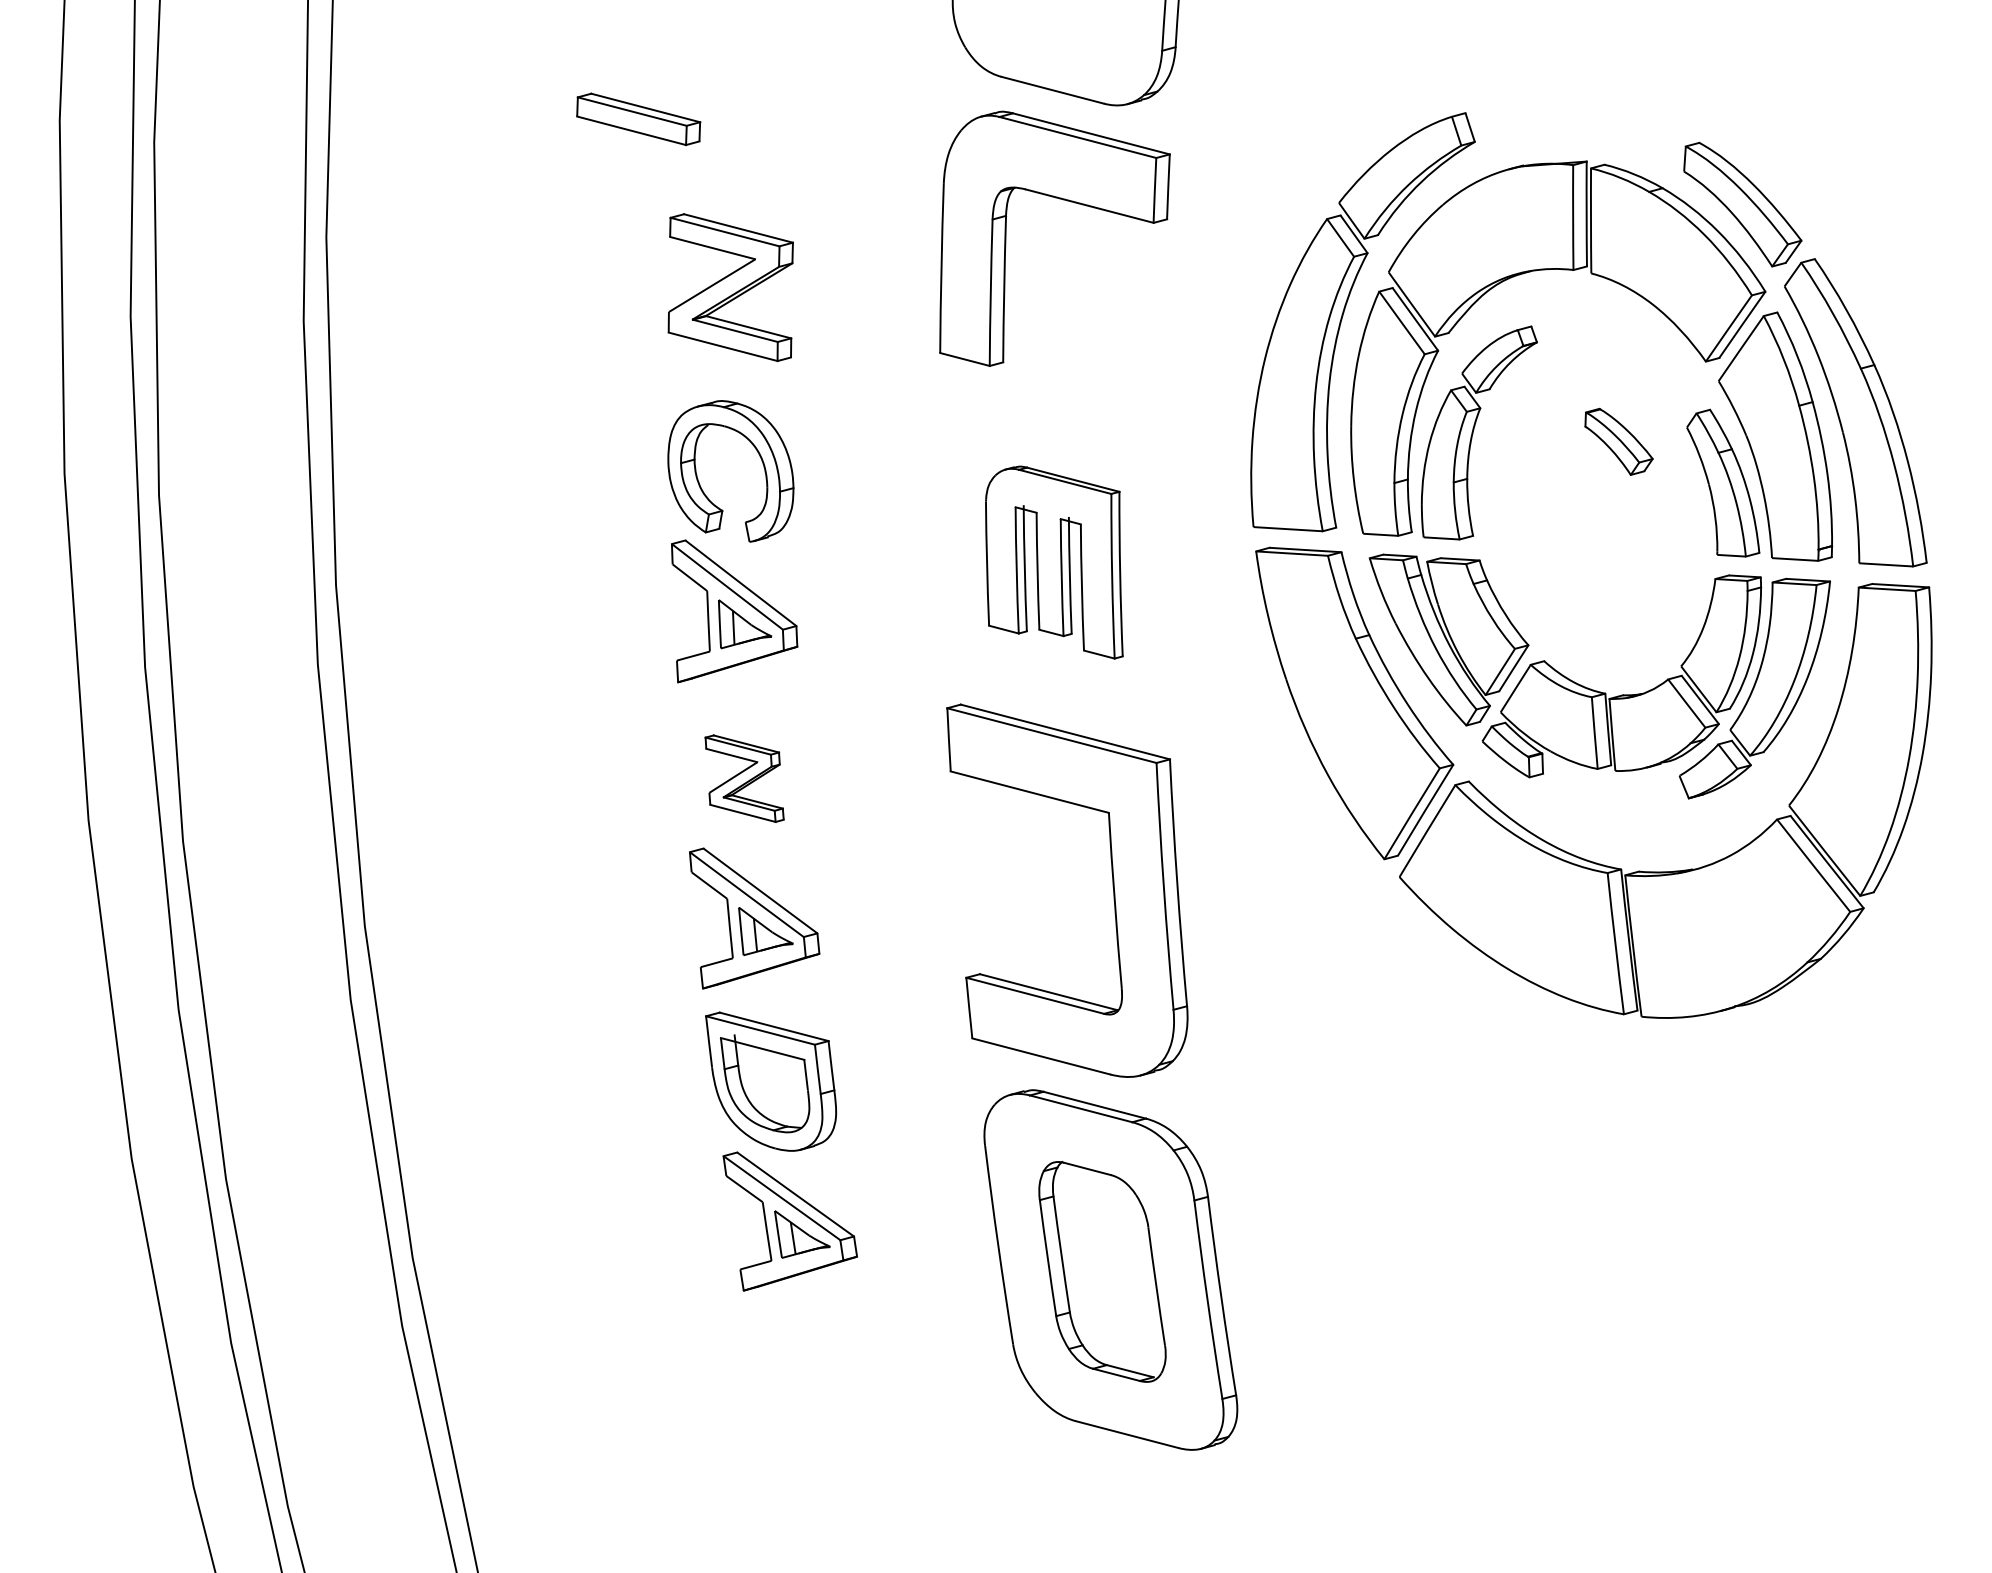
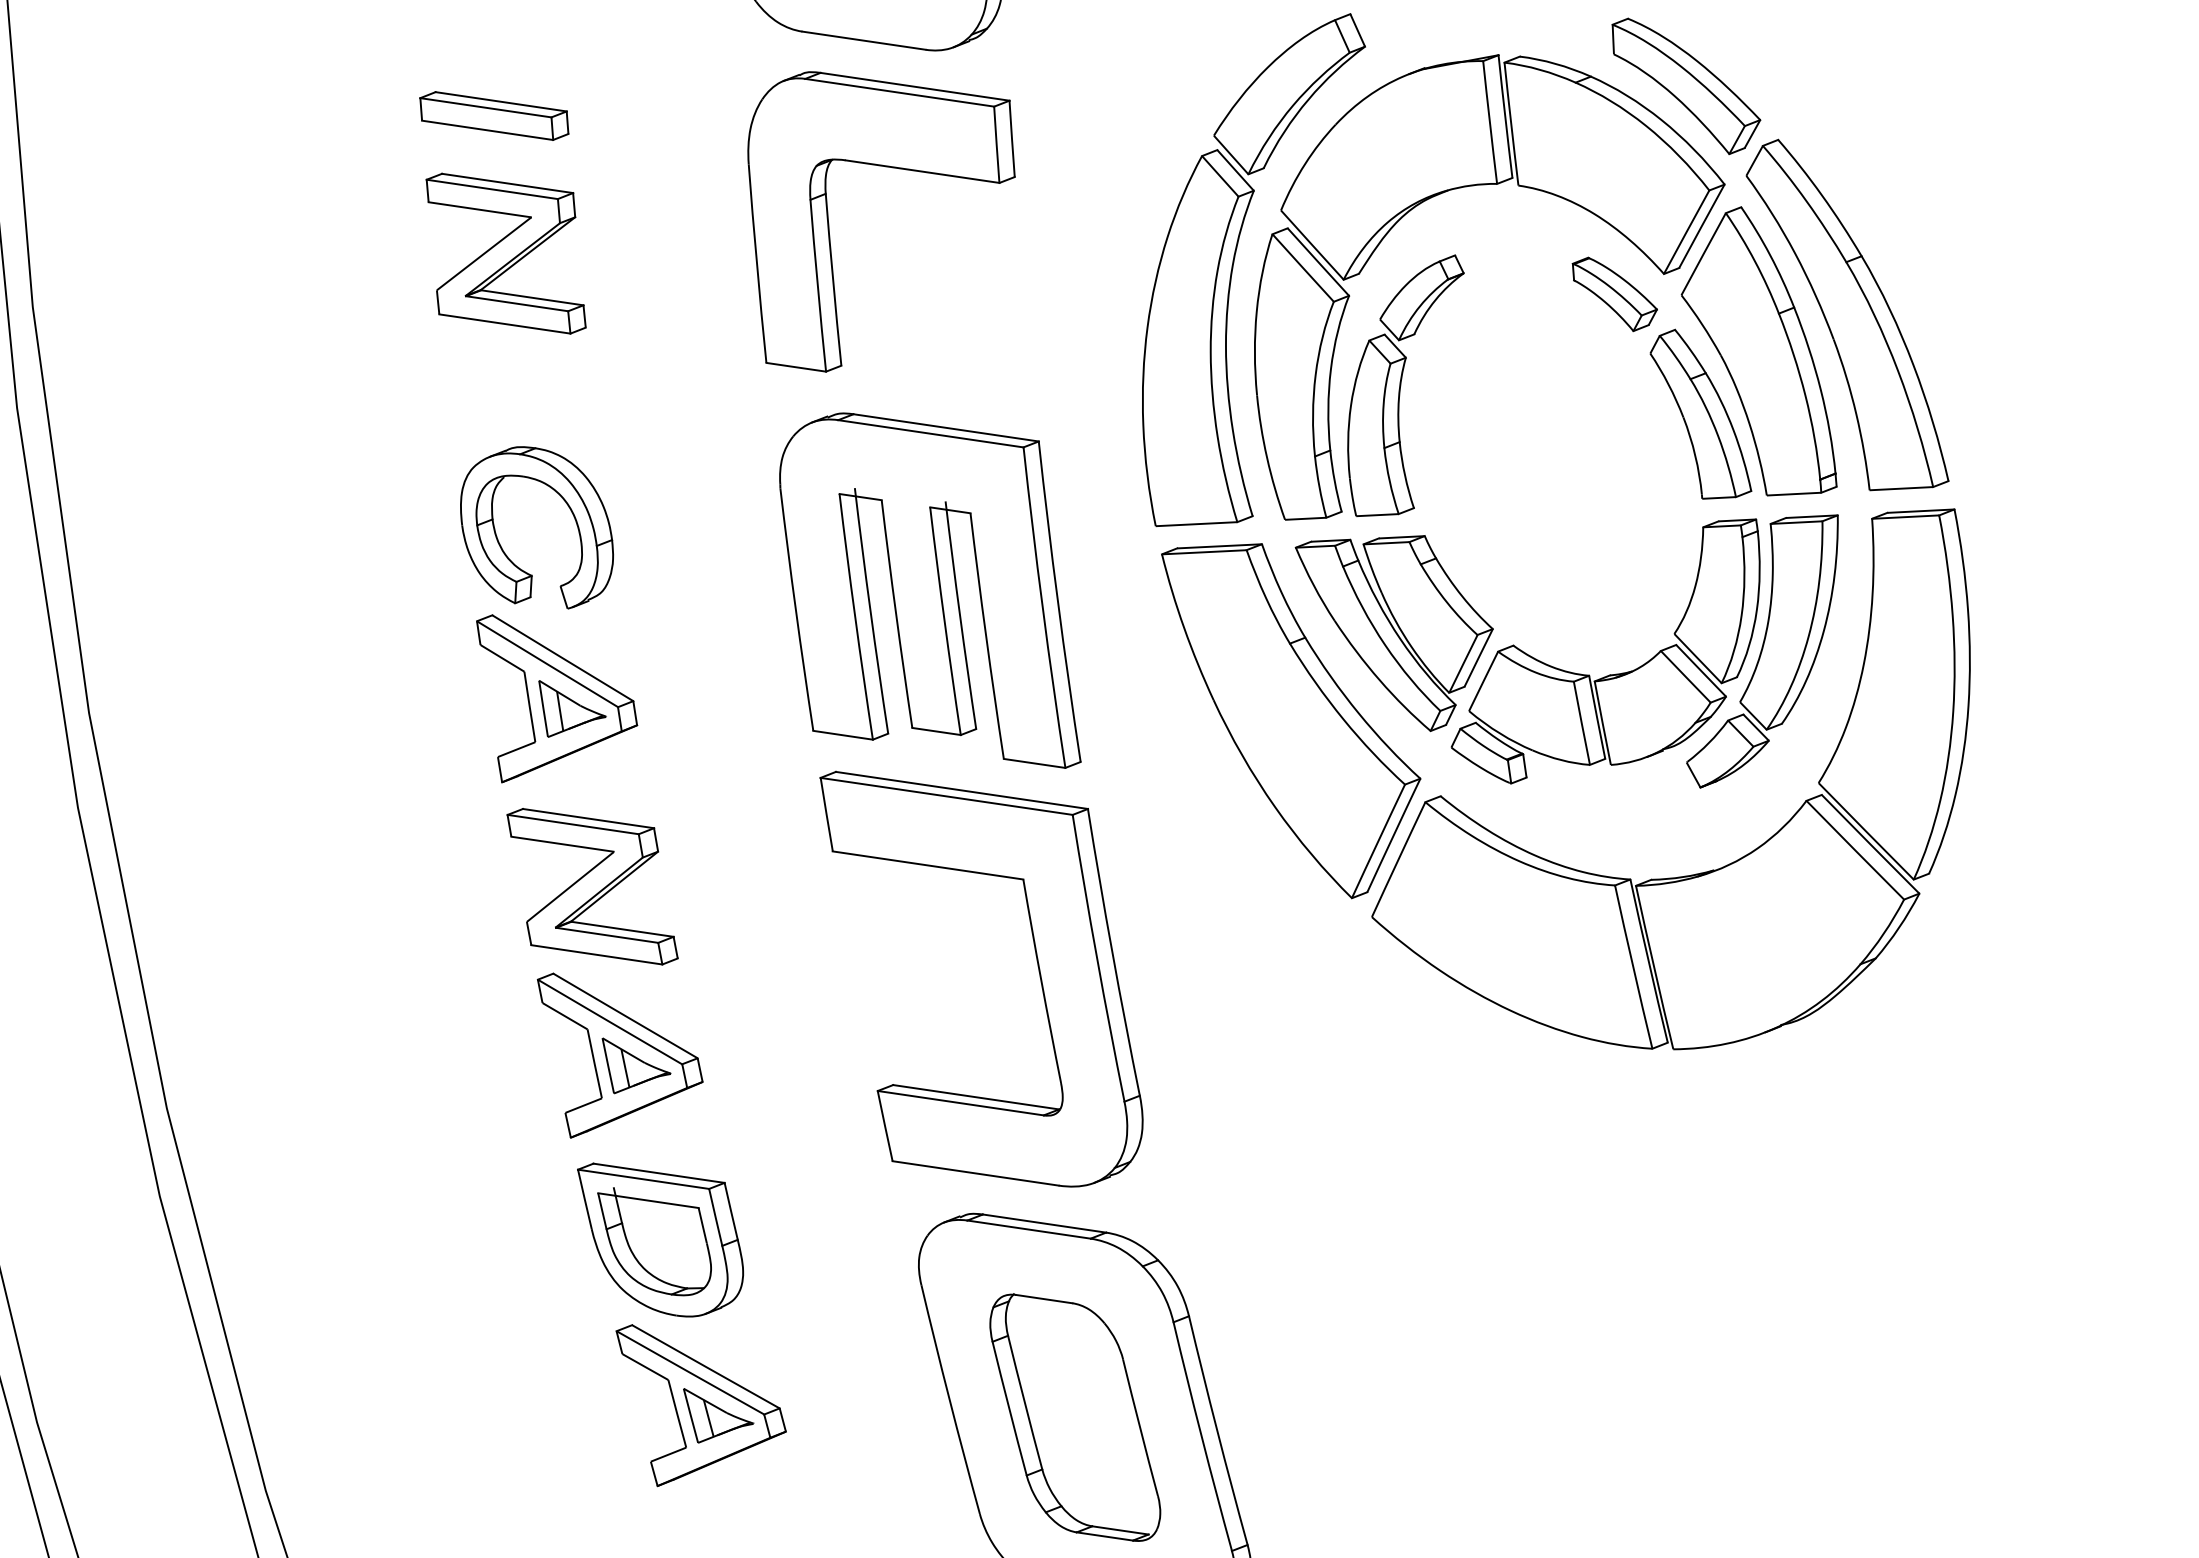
part: (638, 118) -> (494, 115), moved
part: (730, 287) -> (505, 253), moved
part: (1618, 441) -> (1614, 293), moved
part: (1054, 562) -> (927, 593), size x1.67
part: (744, 778) -> (592, 886), size x1.67

